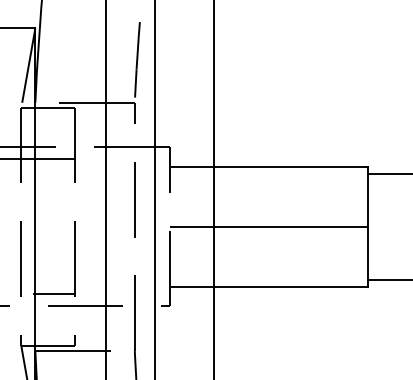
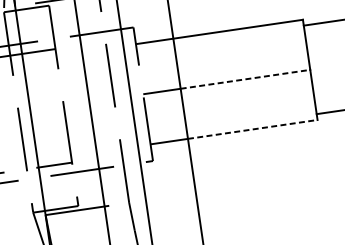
line: (291, 226) -> (245, 78), solid -> dashed
line: (291, 286) -> (253, 129), solid -> dashed

